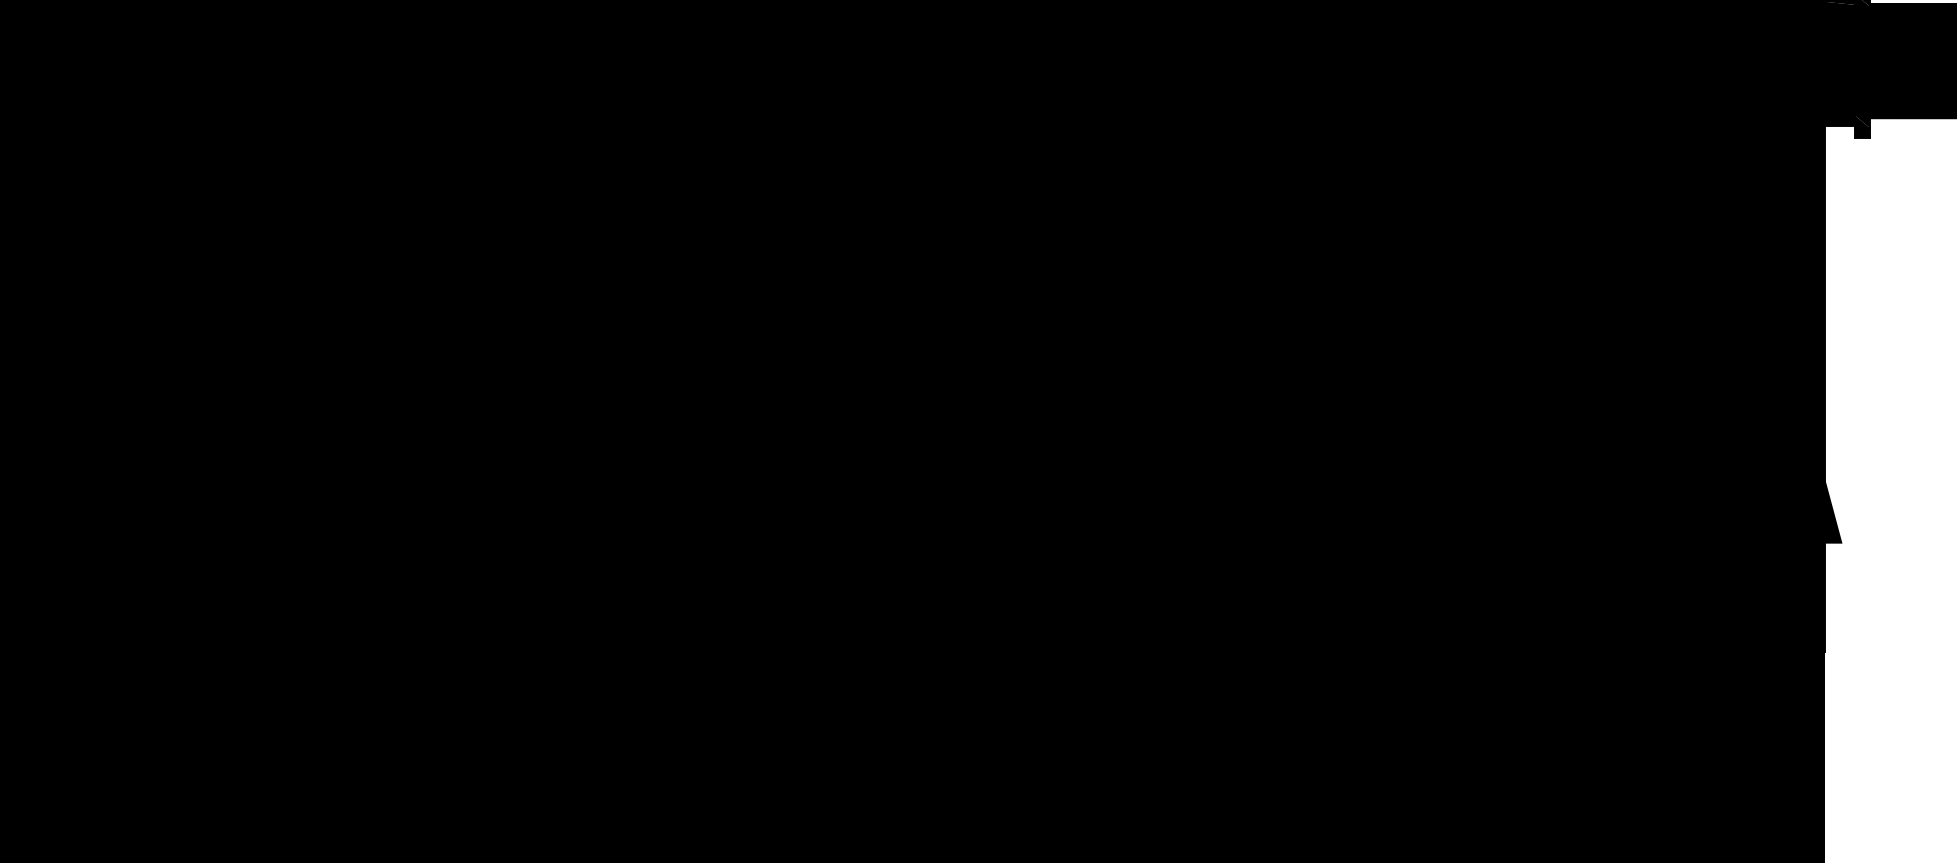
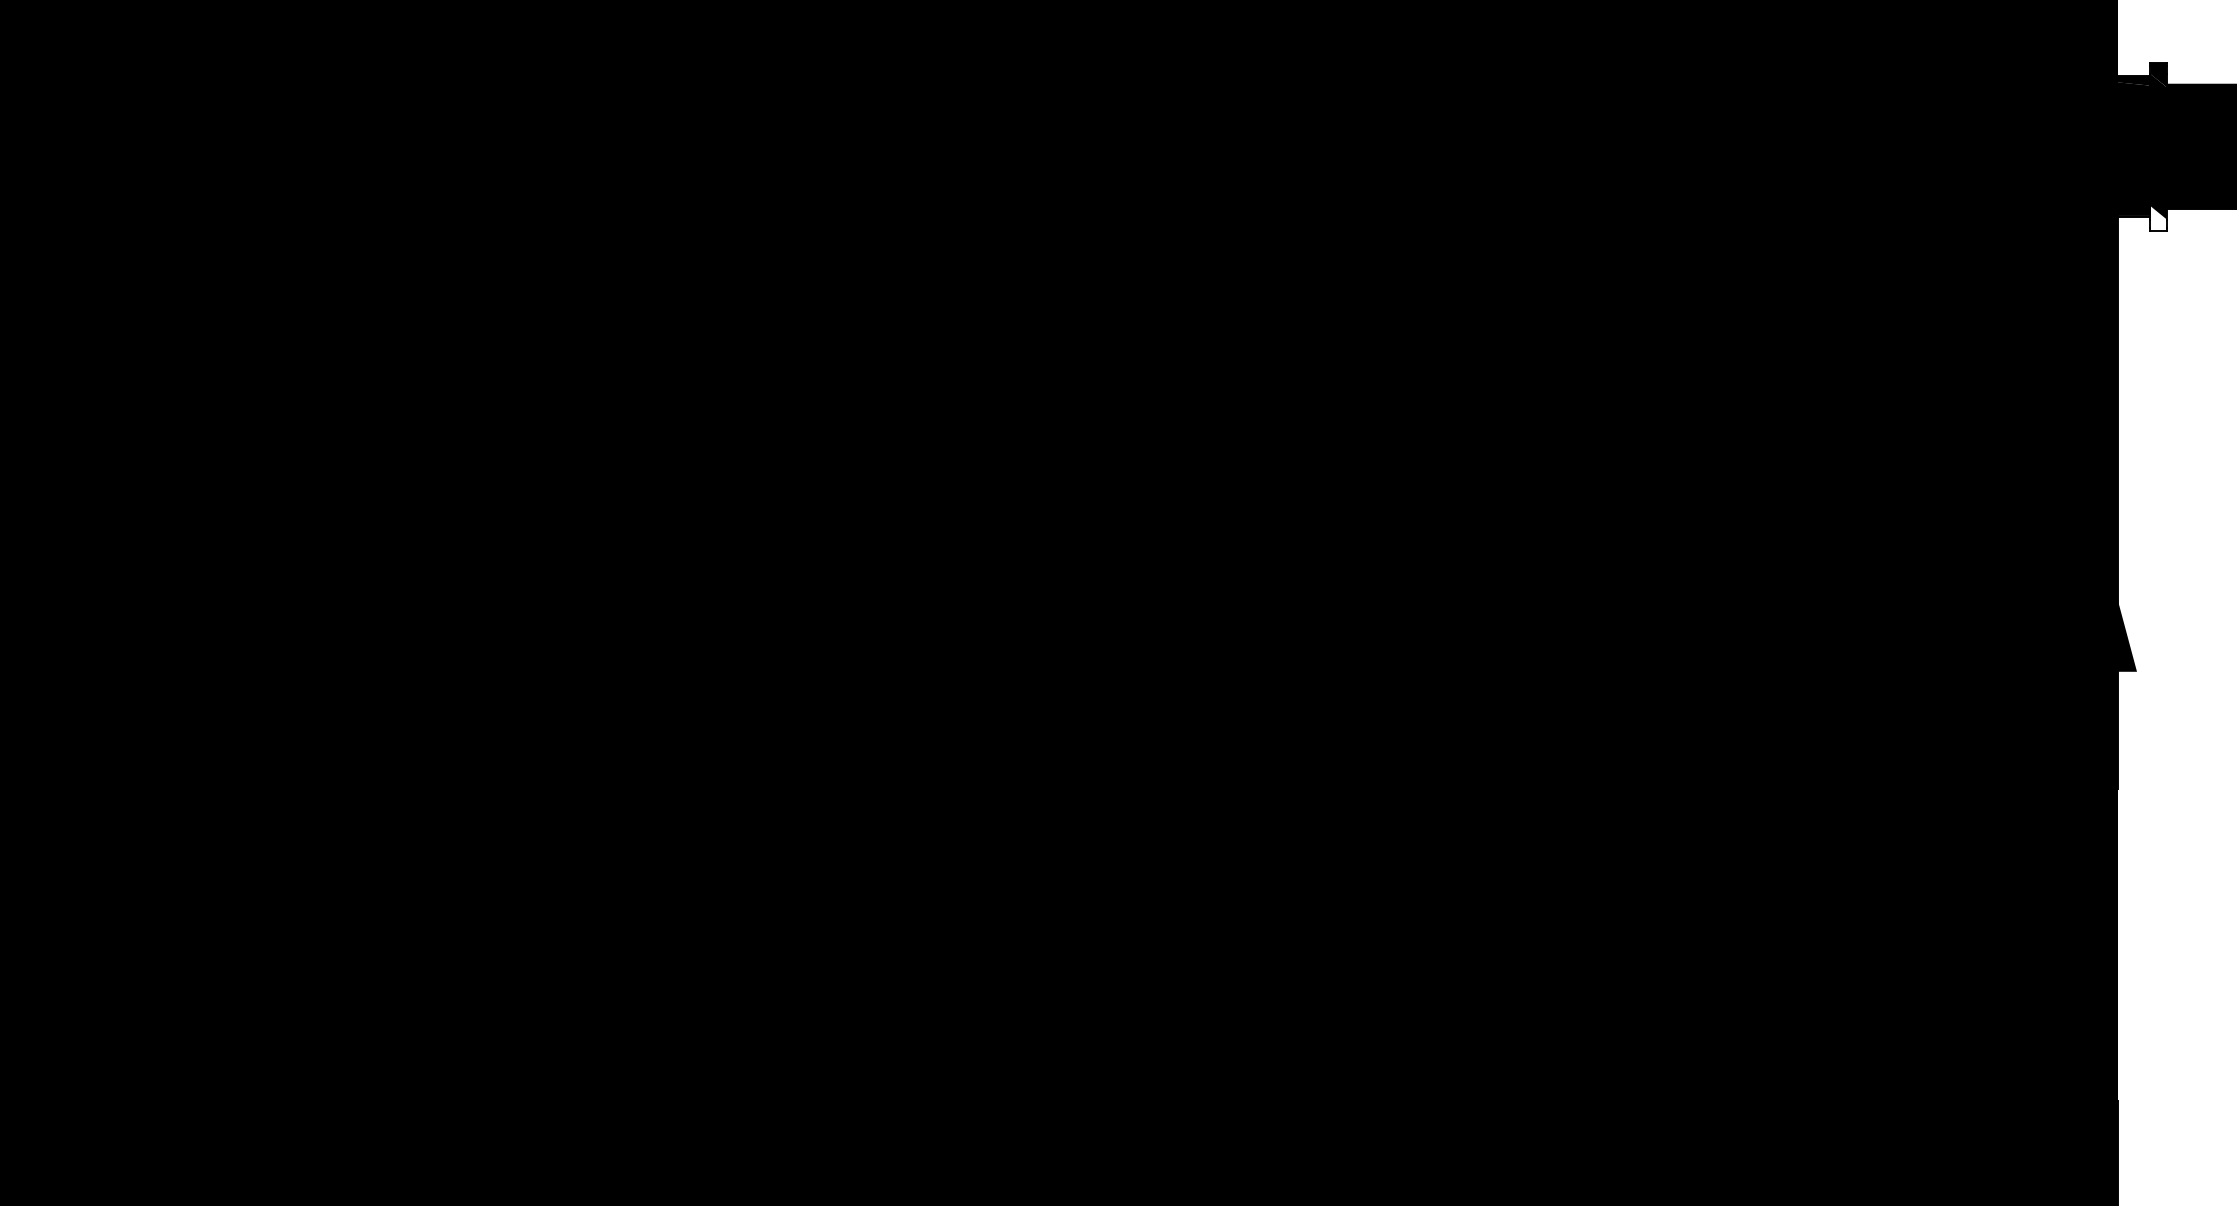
fill: (1862, 126) -> (2158, 218), removed

